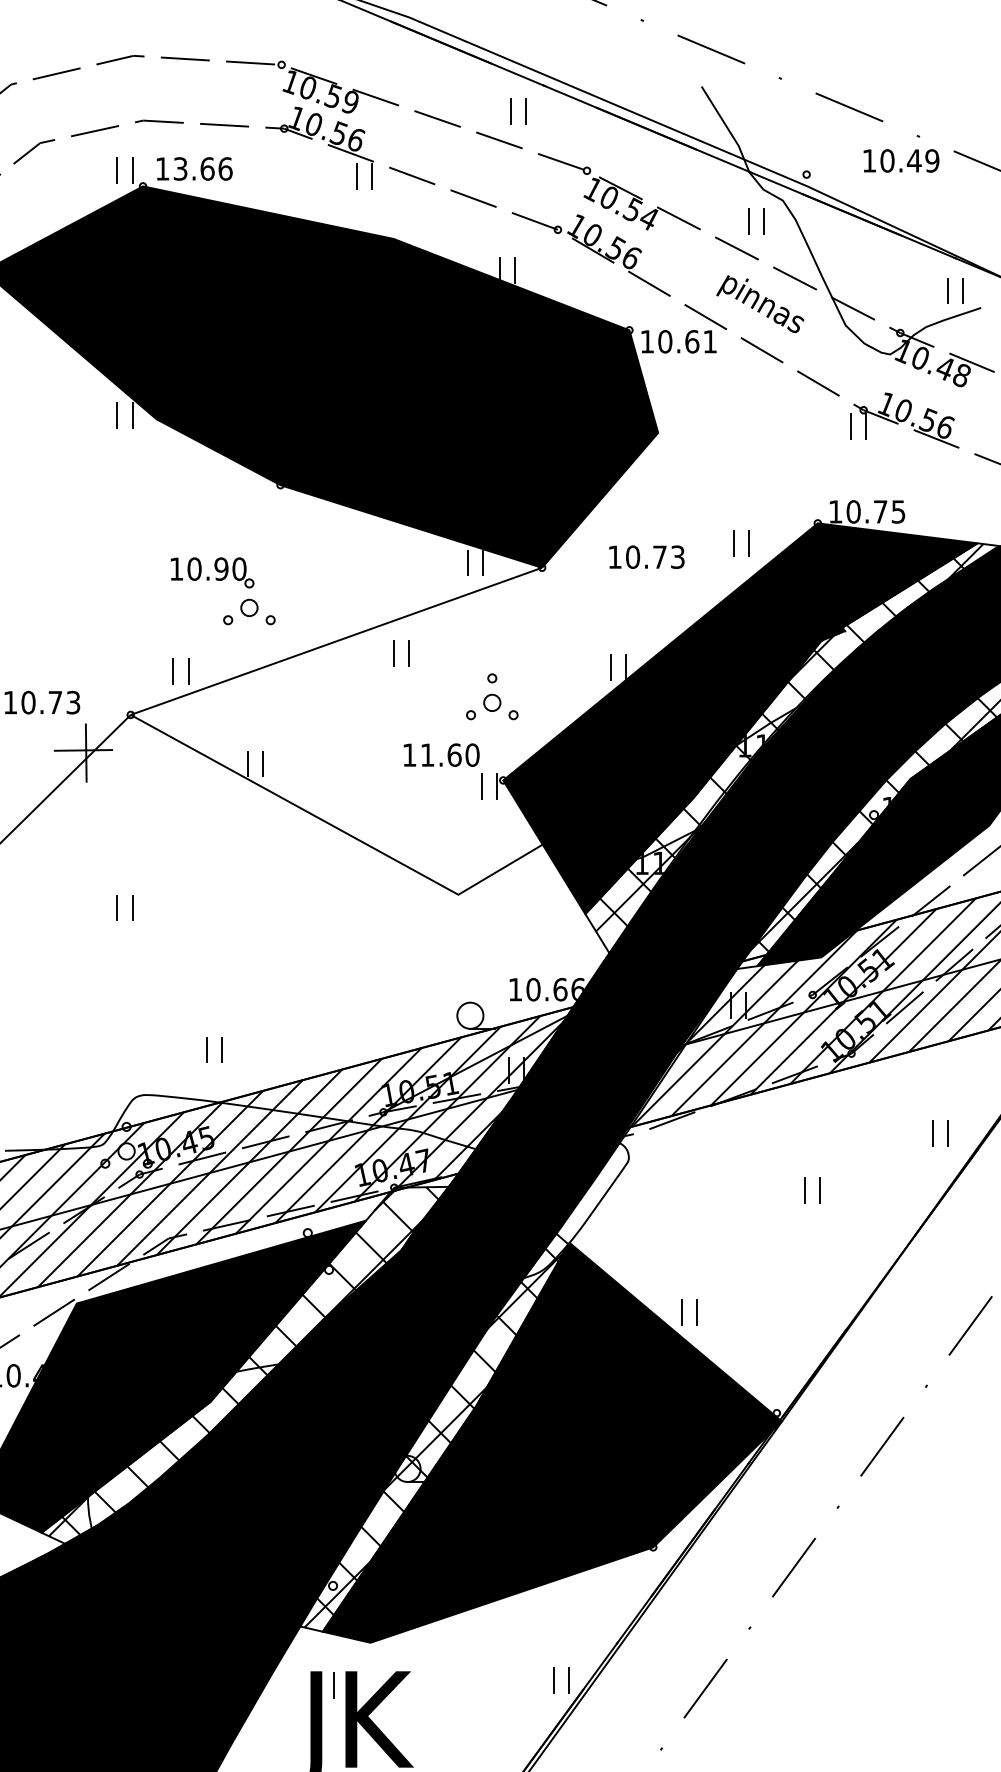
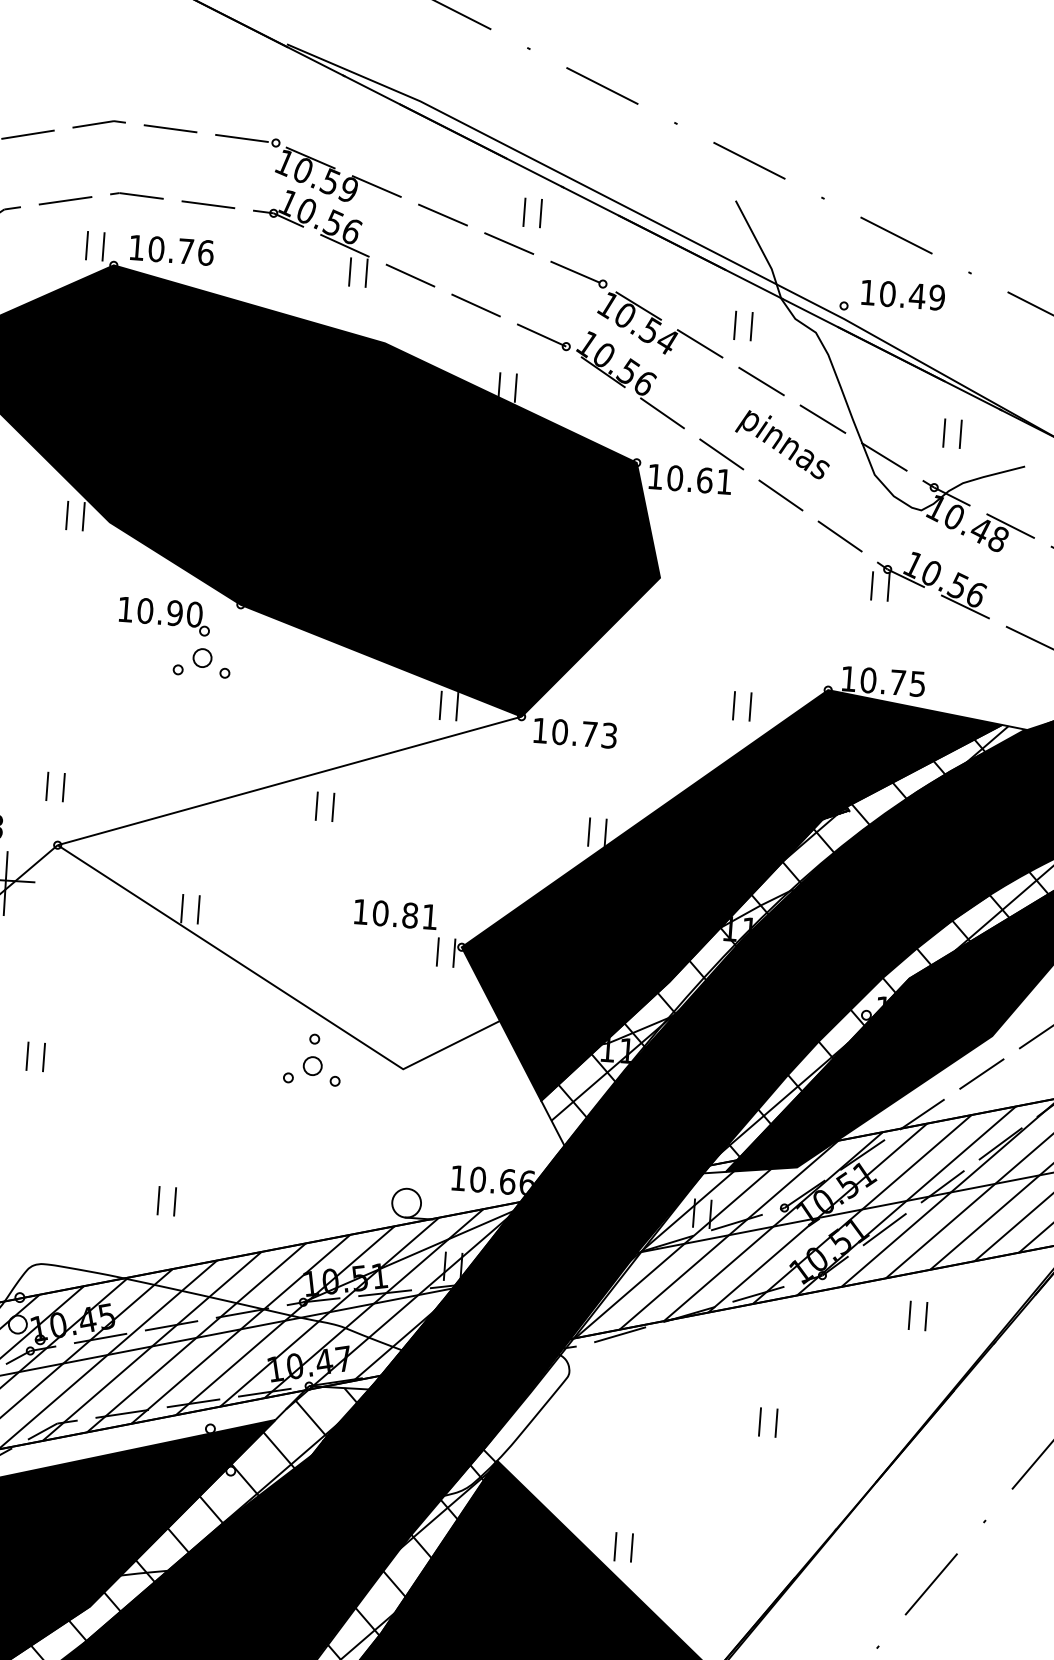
text: (901, 160) -> (903, 294), moved
text: (193, 168) -> (170, 249), 13.66 -> 10.76
part: (749, 221) -> (735, 325), moved
part: (948, 290) -> (945, 432), moved
text: (646, 556) -> (575, 732), moved
part: (222, 580) -> (175, 625), moved
part: (394, 653) -> (317, 806), moved
part: (173, 671) -> (47, 786), moved
part: (492, 696) -> (313, 1059), moved
text: (449, 754) -> (404, 914), 11.60 -> 10.81
part: (207, 1049) -> (159, 1200), moved
part: (933, 1133) -> (910, 1315), moved

